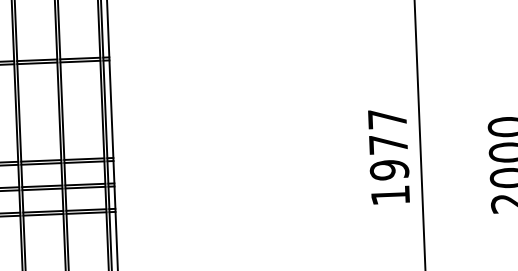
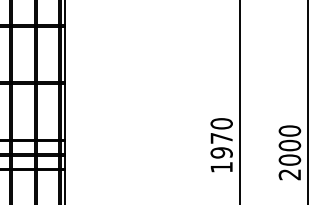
text: (387, 118) -> (221, 123), 1977 -> 1970

